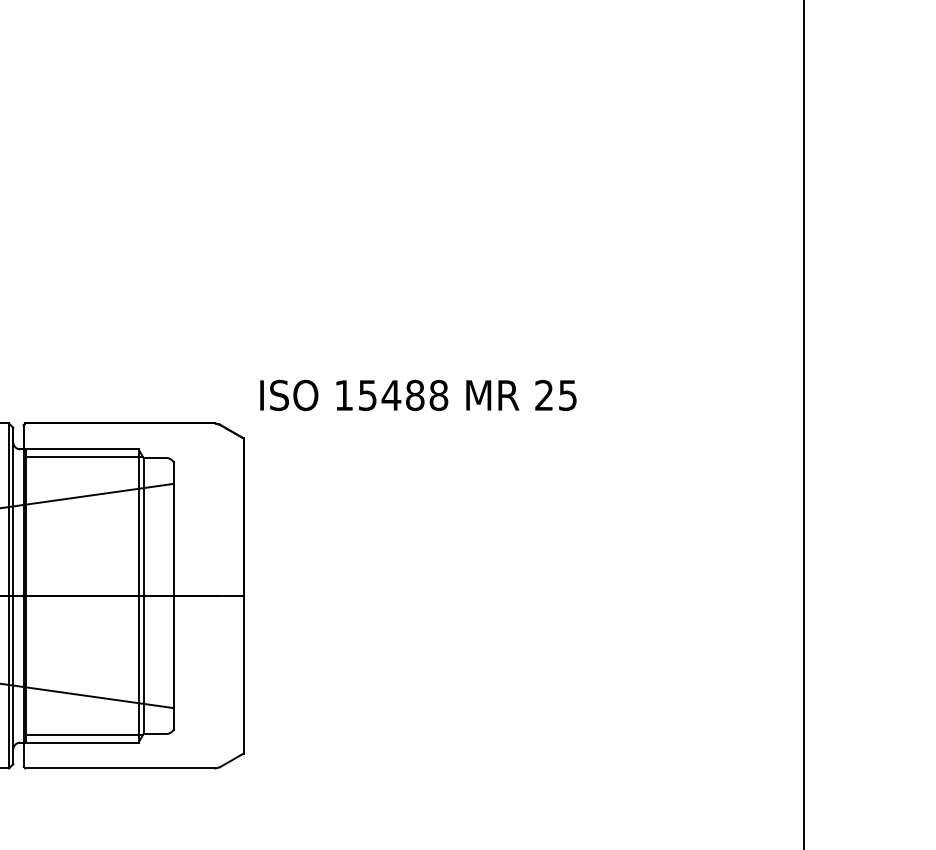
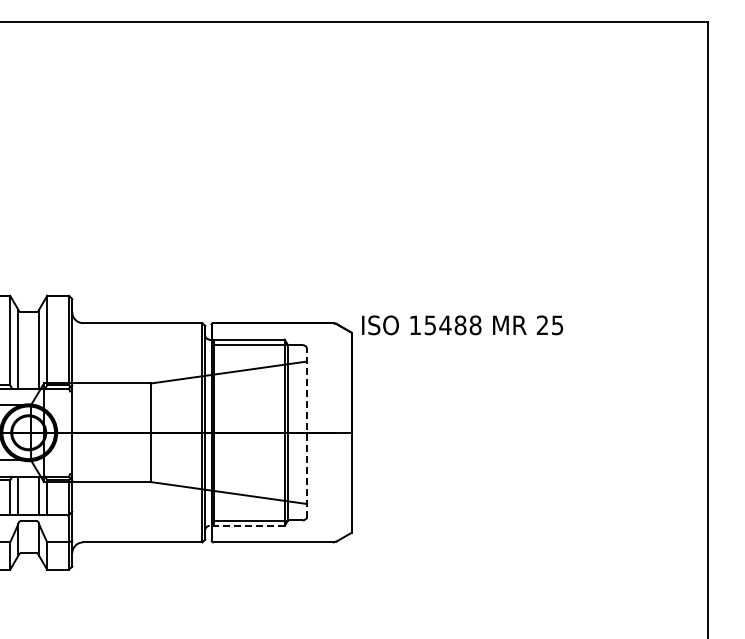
text: (418, 395) -> (462, 325), moved
line: (174, 595) -> (307, 432), solid -> dashed
line: (79, 741) -> (247, 525), solid -> dashed

